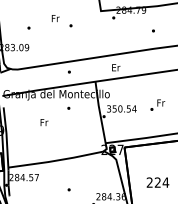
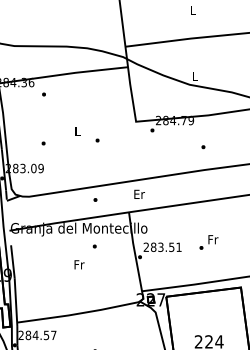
text: (56, 17) -> (78, 130), Fr -> L
text: (116, 67) -> (139, 193), moved
text: (121, 108) -> (162, 246), 350.54 -> 283.51
text: (44, 122) -> (79, 264), moved

